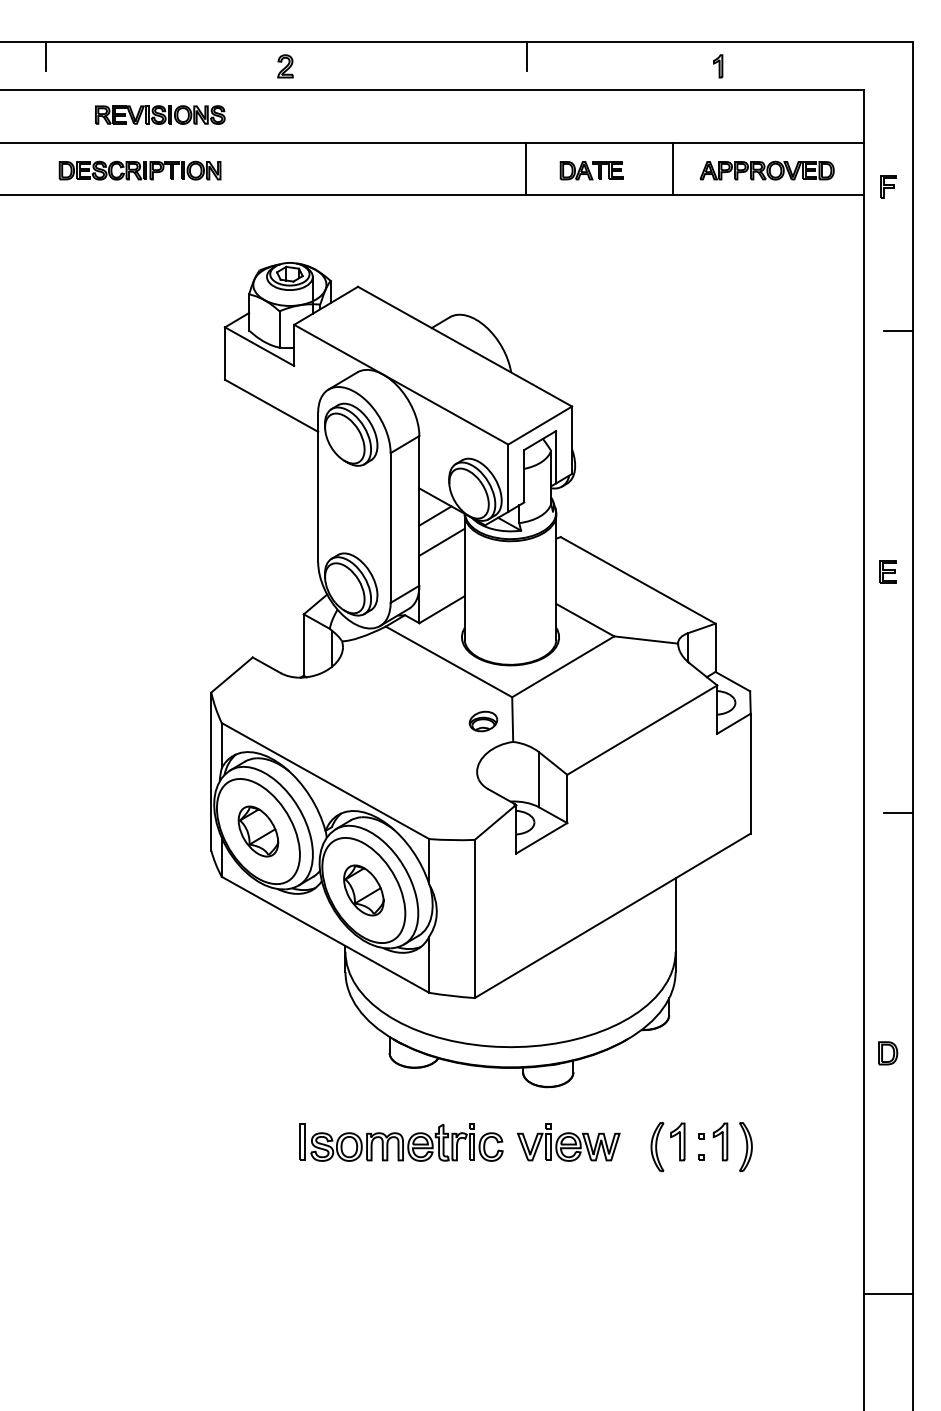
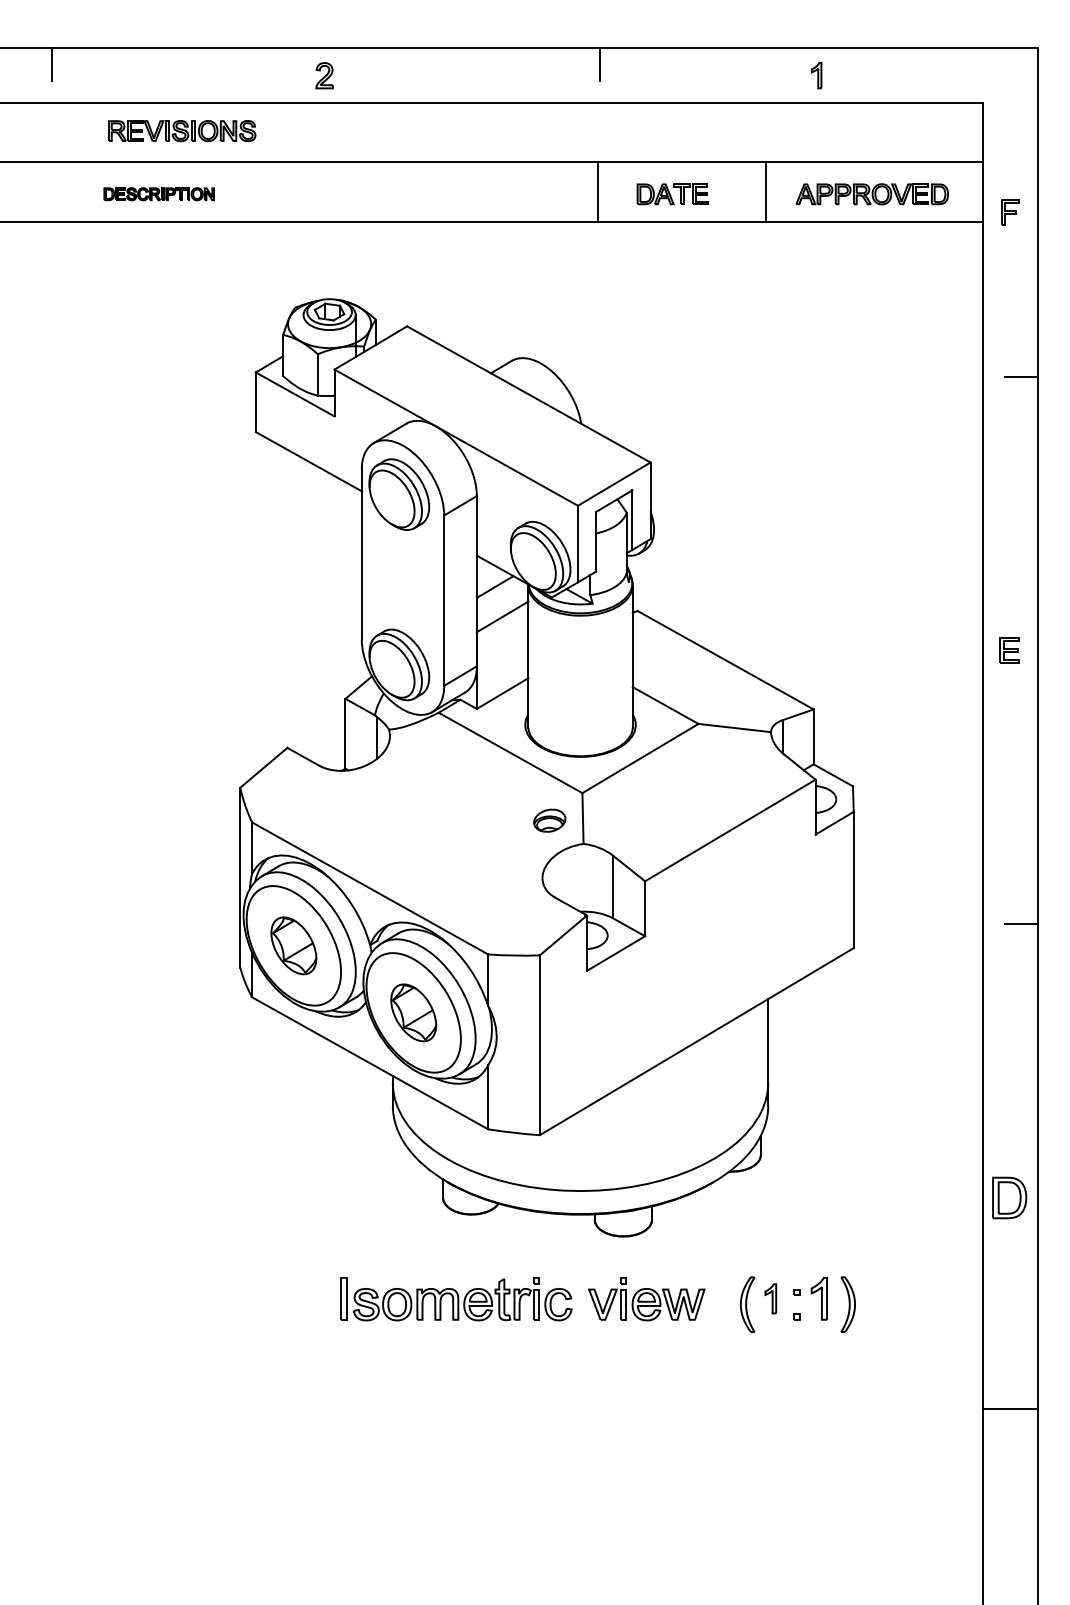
part: (139, 170) -> (158, 194), size x0.6
part: (888, 1053) -> (1010, 1198), size x1.6
part: (677, 1141) -> (770, 1298), size x0.7
line: (888, 1294) -> (1010, 1409), moved

